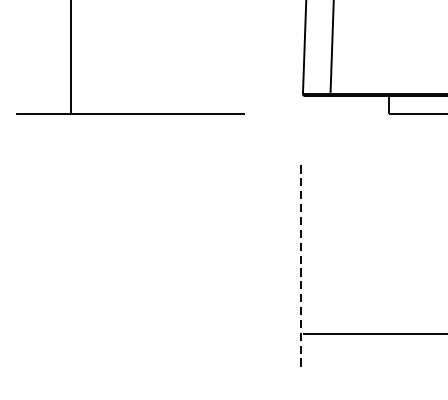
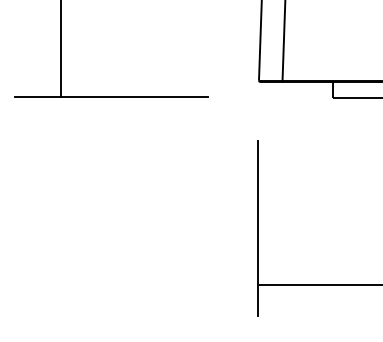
line: (301, 268) -> (257, 229), dashed -> solid

